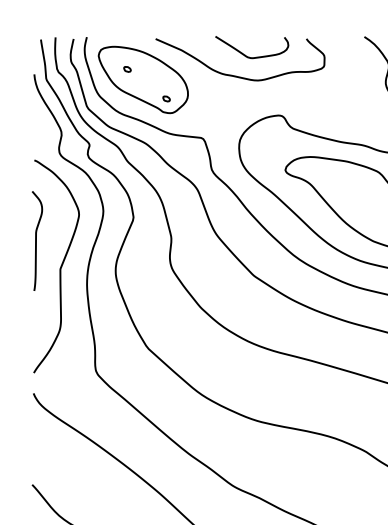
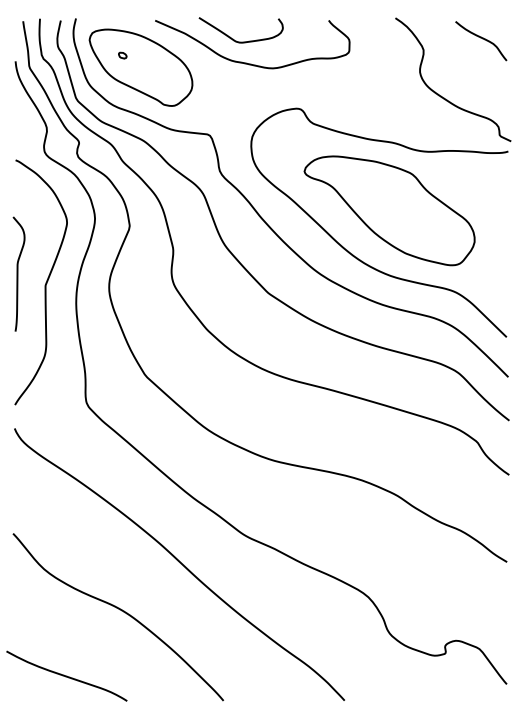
curve: (245, 54) -> (233, 38), moved
part: (166, 98) -> (167, 89), removed
curve: (36, 240) -> (18, 273), moved

